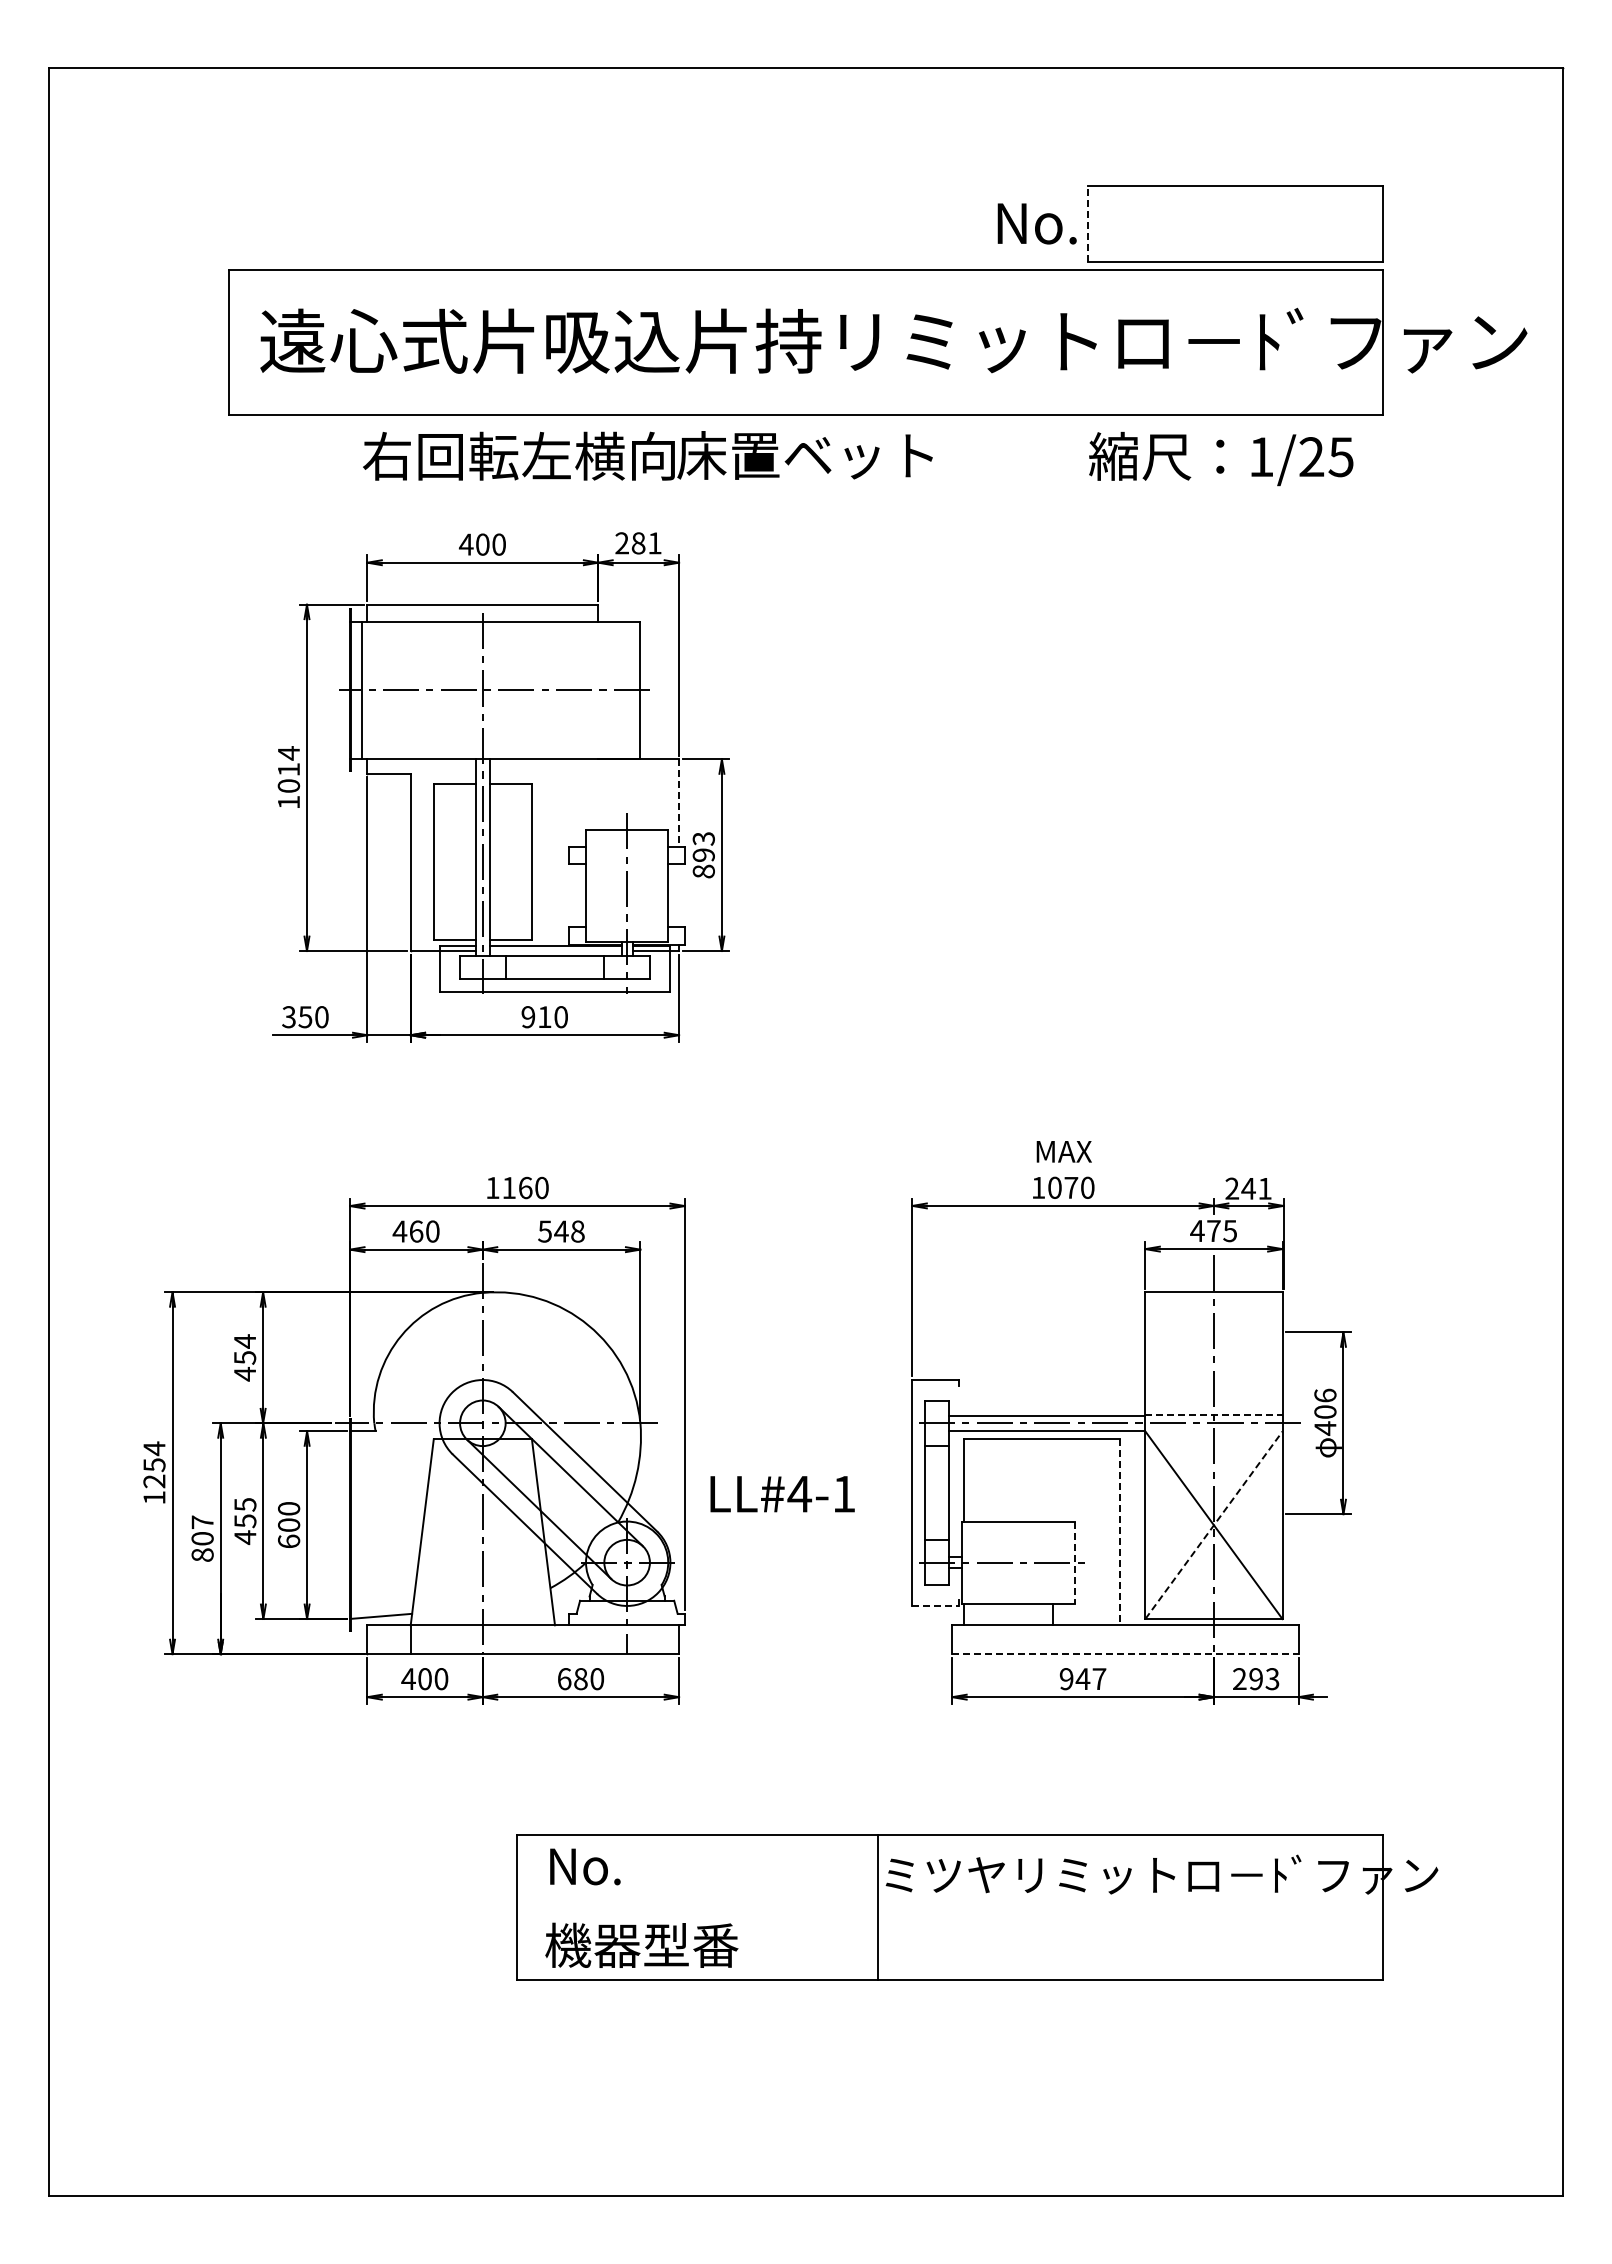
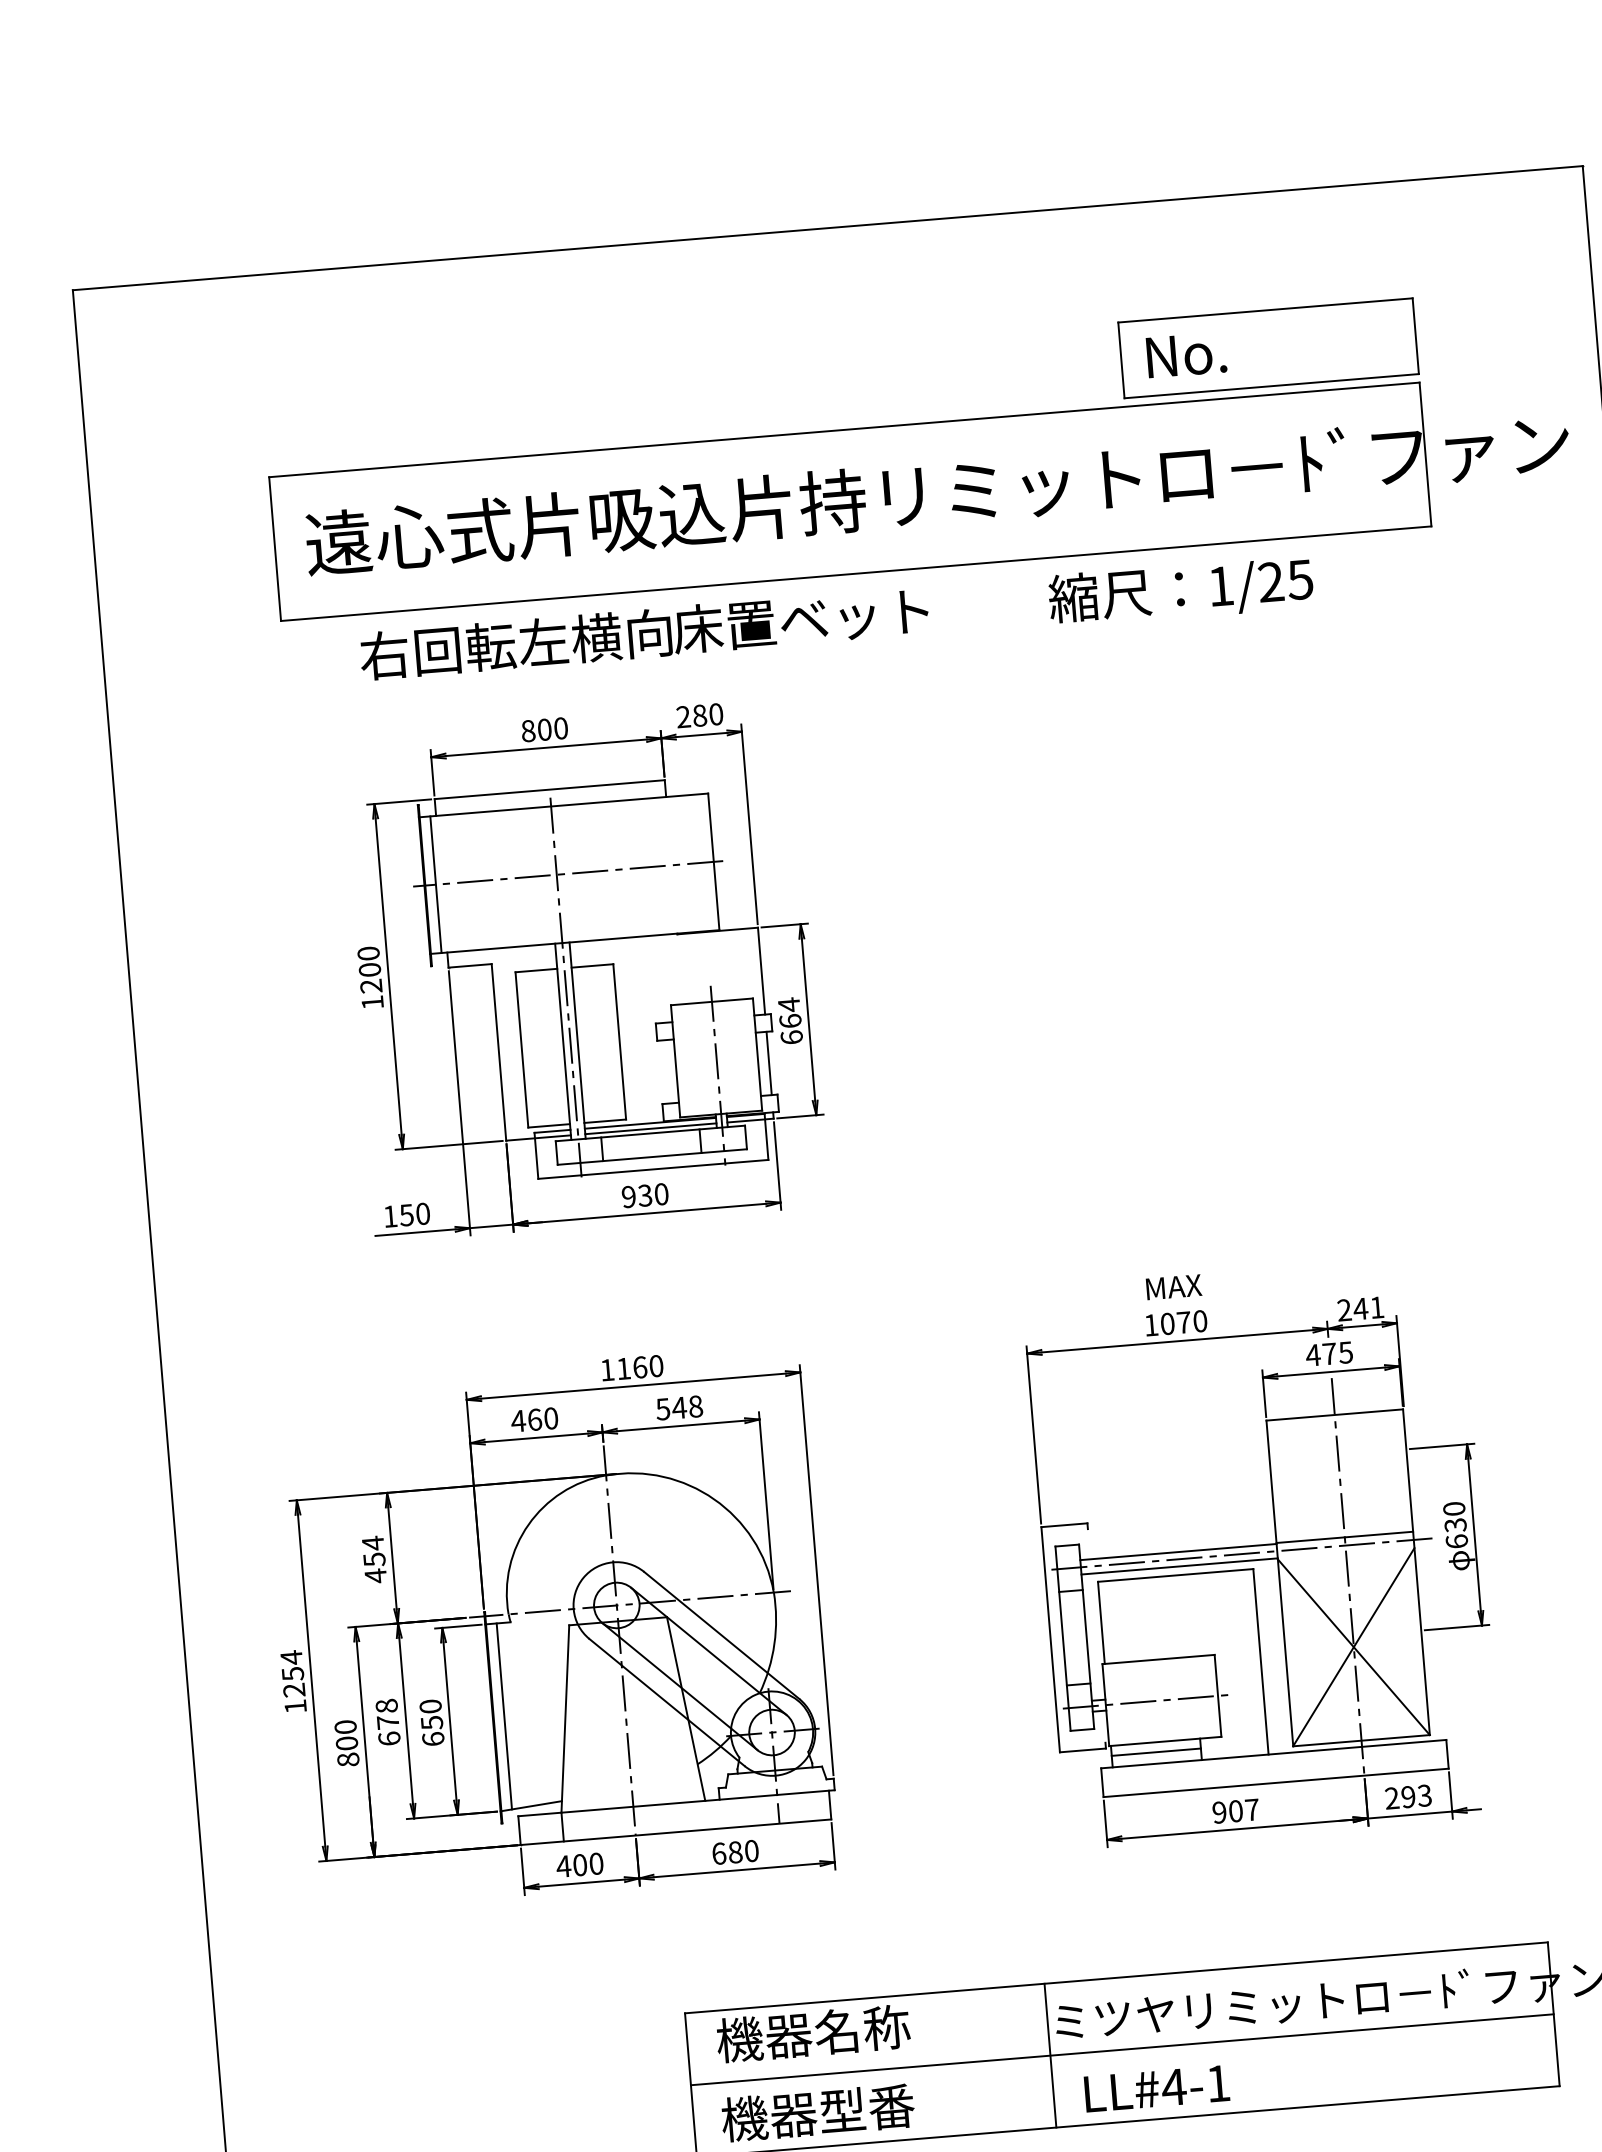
text: (1036, 223) -> (1185, 354), moved
line: (1087, 223) -> (1121, 360), dashed -> solid
text: (647, 455) -> (643, 633), moved
text: (1221, 459) -> (1181, 592), moved
text: (654, 543) -> (715, 714), 281 -> 280
text: (465, 544) -> (527, 731), 400 -> 800
text: (288, 769) -> (369, 969), 1014 -> 1200
line: (679, 802) -> (761, 970), dashed -> solid
text: (703, 854) -> (790, 1020), 893 -> 664
line: (679, 895) -> (769, 1063), added
line: (555, 951) -> (650, 1129), added
text: (288, 1017) -> (389, 1216), 350 -> 150
text: (544, 1017) -> (645, 1195), 910 -> 930
text: (1325, 1411) -> (1455, 1524), 406 -> 630
line: (1214, 1415) -> (1345, 1537), dashed -> solid
text: (782, 1494) -> (1156, 2089), moved
text: (202, 1521) -> (345, 1726), 807 -> 800
text: (245, 1521) -> (388, 1722), 455 -> 678
line: (361, 1524) -> (504, 1716), added
line: (1214, 1524) -> (1354, 1646), dashed -> solid
text: (289, 1525) -> (432, 1723), 600 -> 650
line: (1120, 1532) -> (1261, 1662), dashed -> solid
line: (1074, 1563) -> (1217, 1696), dashed -> solid
line: (936, 1605) -> (1083, 1749), dashed -> solid
line: (1008, 1613) -> (1156, 1751), added
line: (1125, 1654) -> (1276, 1783), dashed -> solid
text: (1082, 1679) -> (1235, 1811), 947 -> 907
text: (643, 1865) -> (813, 2033), No. -> 機器名称
line: (950, 1907) -> (1122, 2049), added

